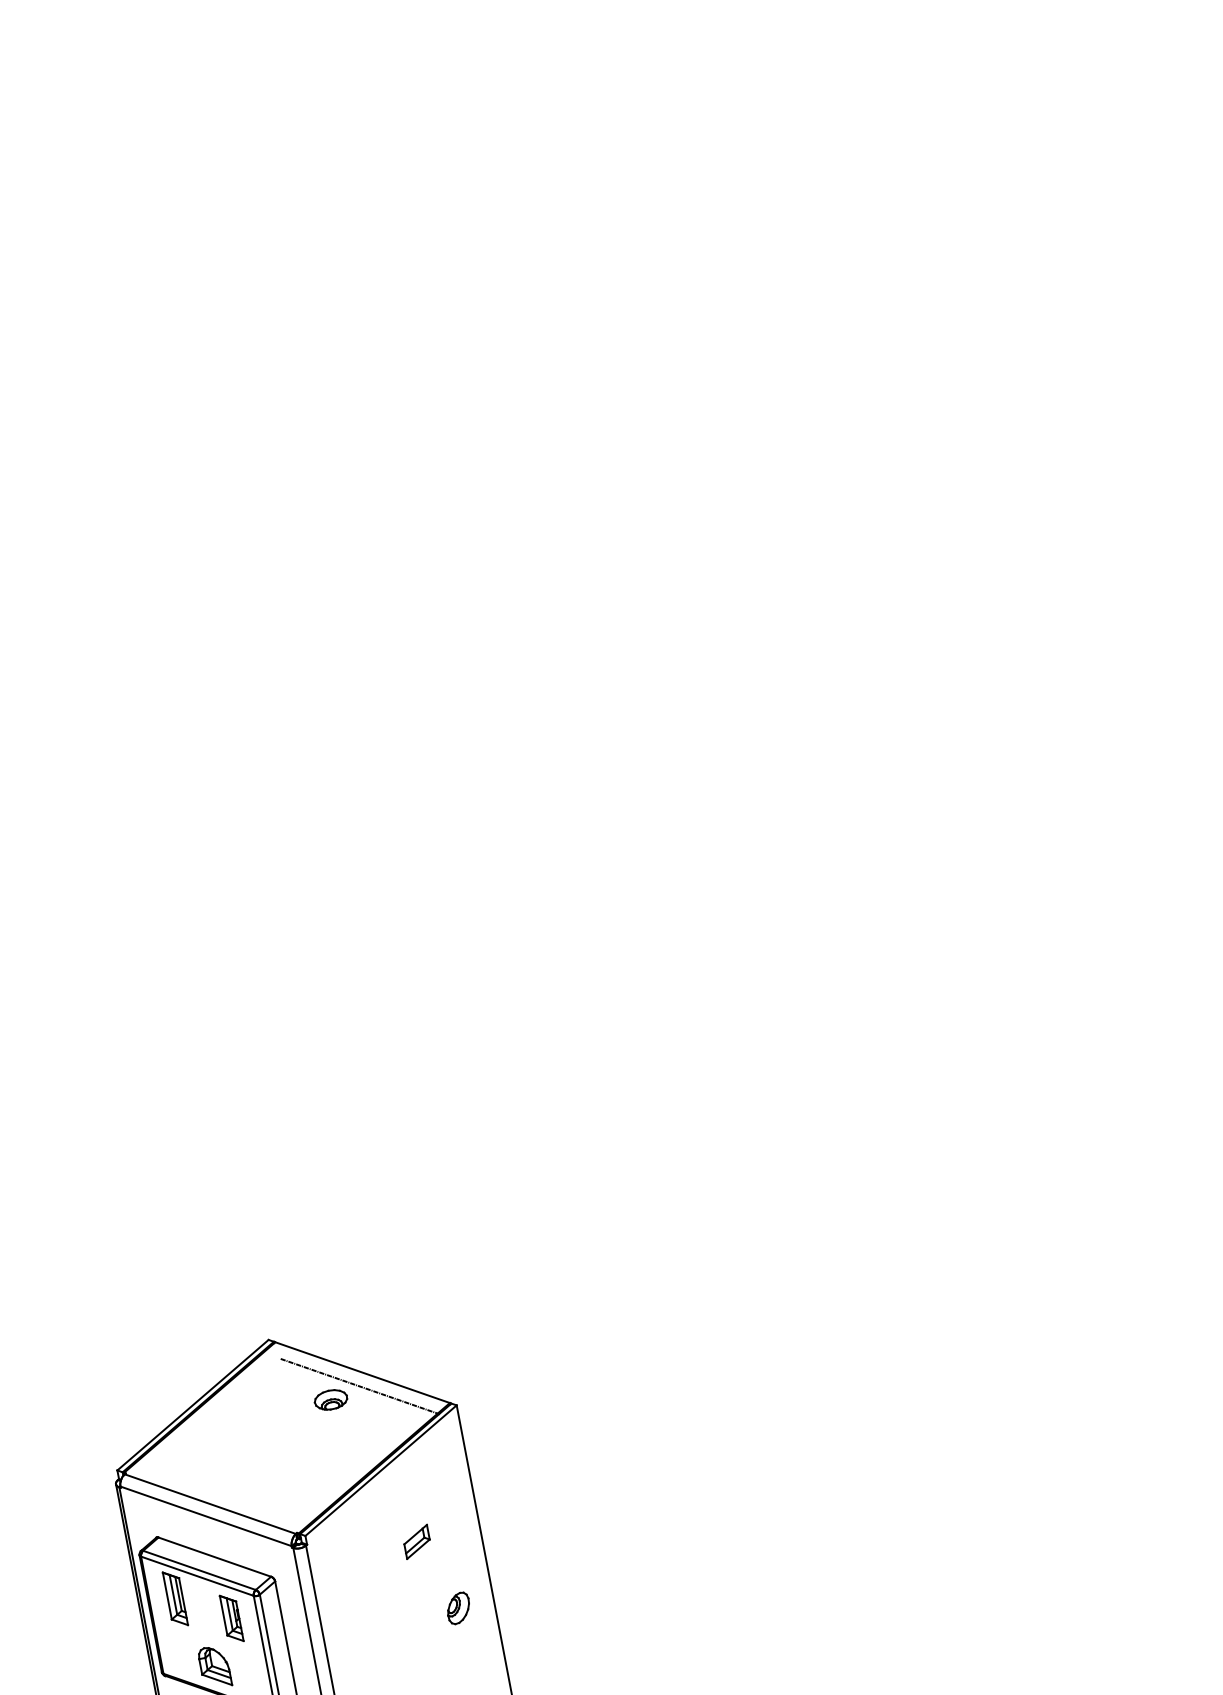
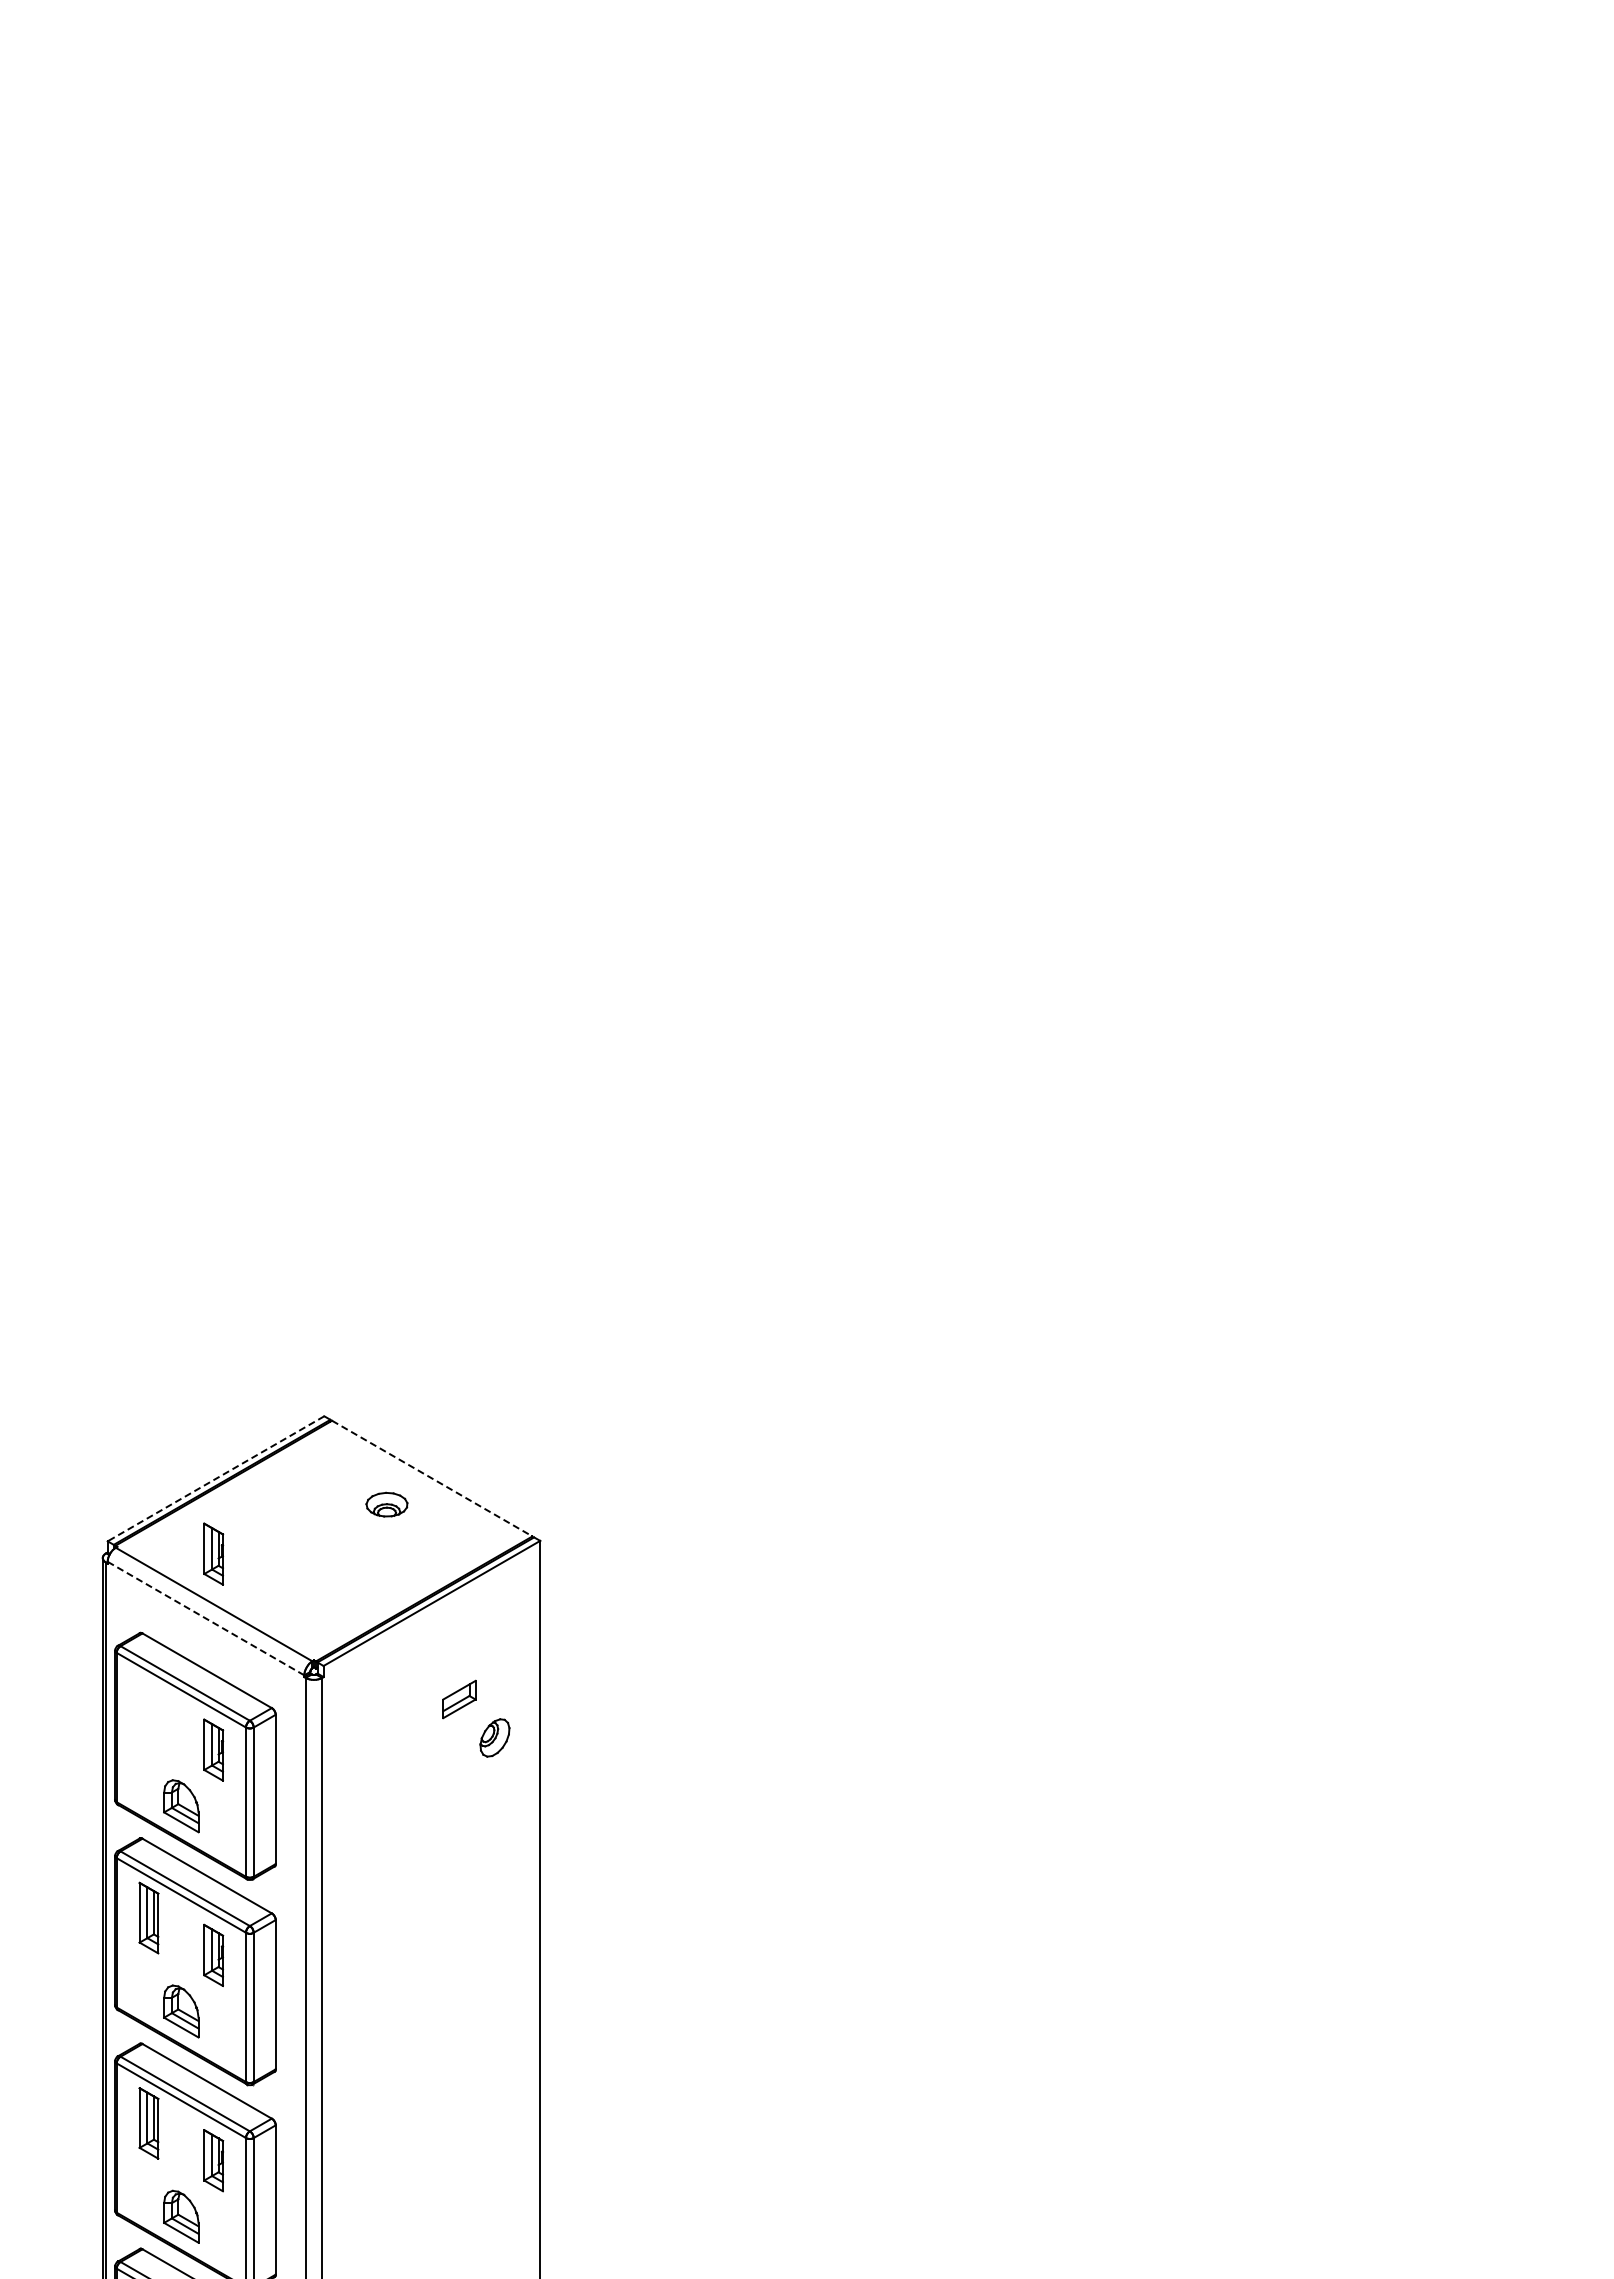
line: (362, 1372) -> (432, 1478), solid -> dashed
line: (359, 1386) -> (425, 1495), removed
line: (192, 1405) -> (215, 1479), solid -> dashed
part: (202, 1464) -> (213, 1553), added
line: (206, 1516) -> (206, 1618), solid -> dashed
part: (175, 1598) -> (148, 1712), removed
part: (458, 1608) -> (494, 1737), moved

